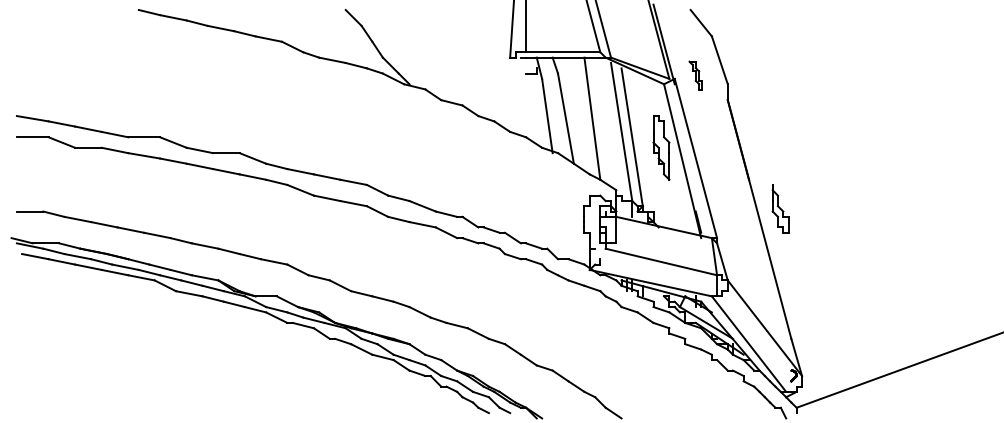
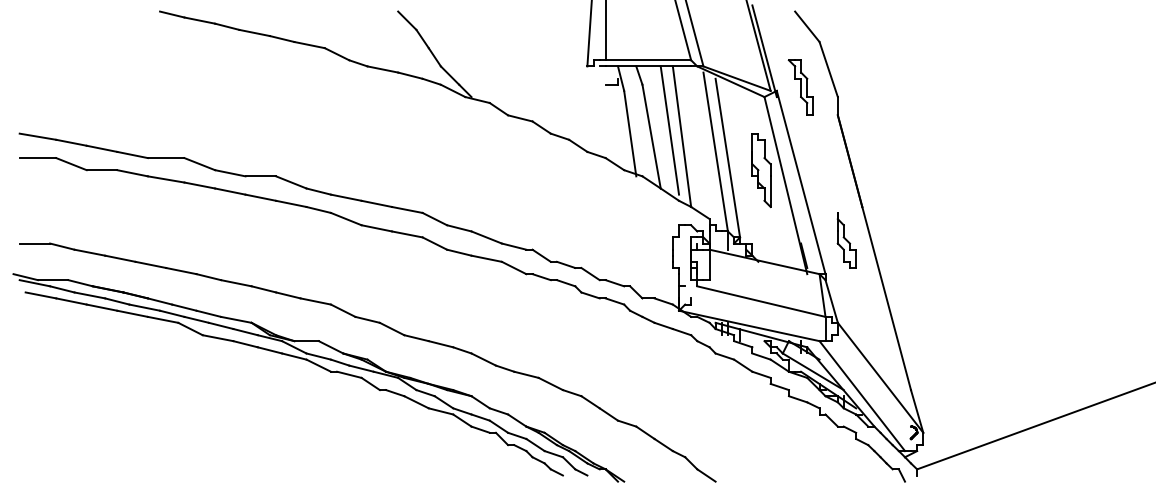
part: (695, 75) -> (800, 86), size x1.67
line: (581, 113) -> (669, 130), added
part: (780, 208) -> (846, 240), moved

